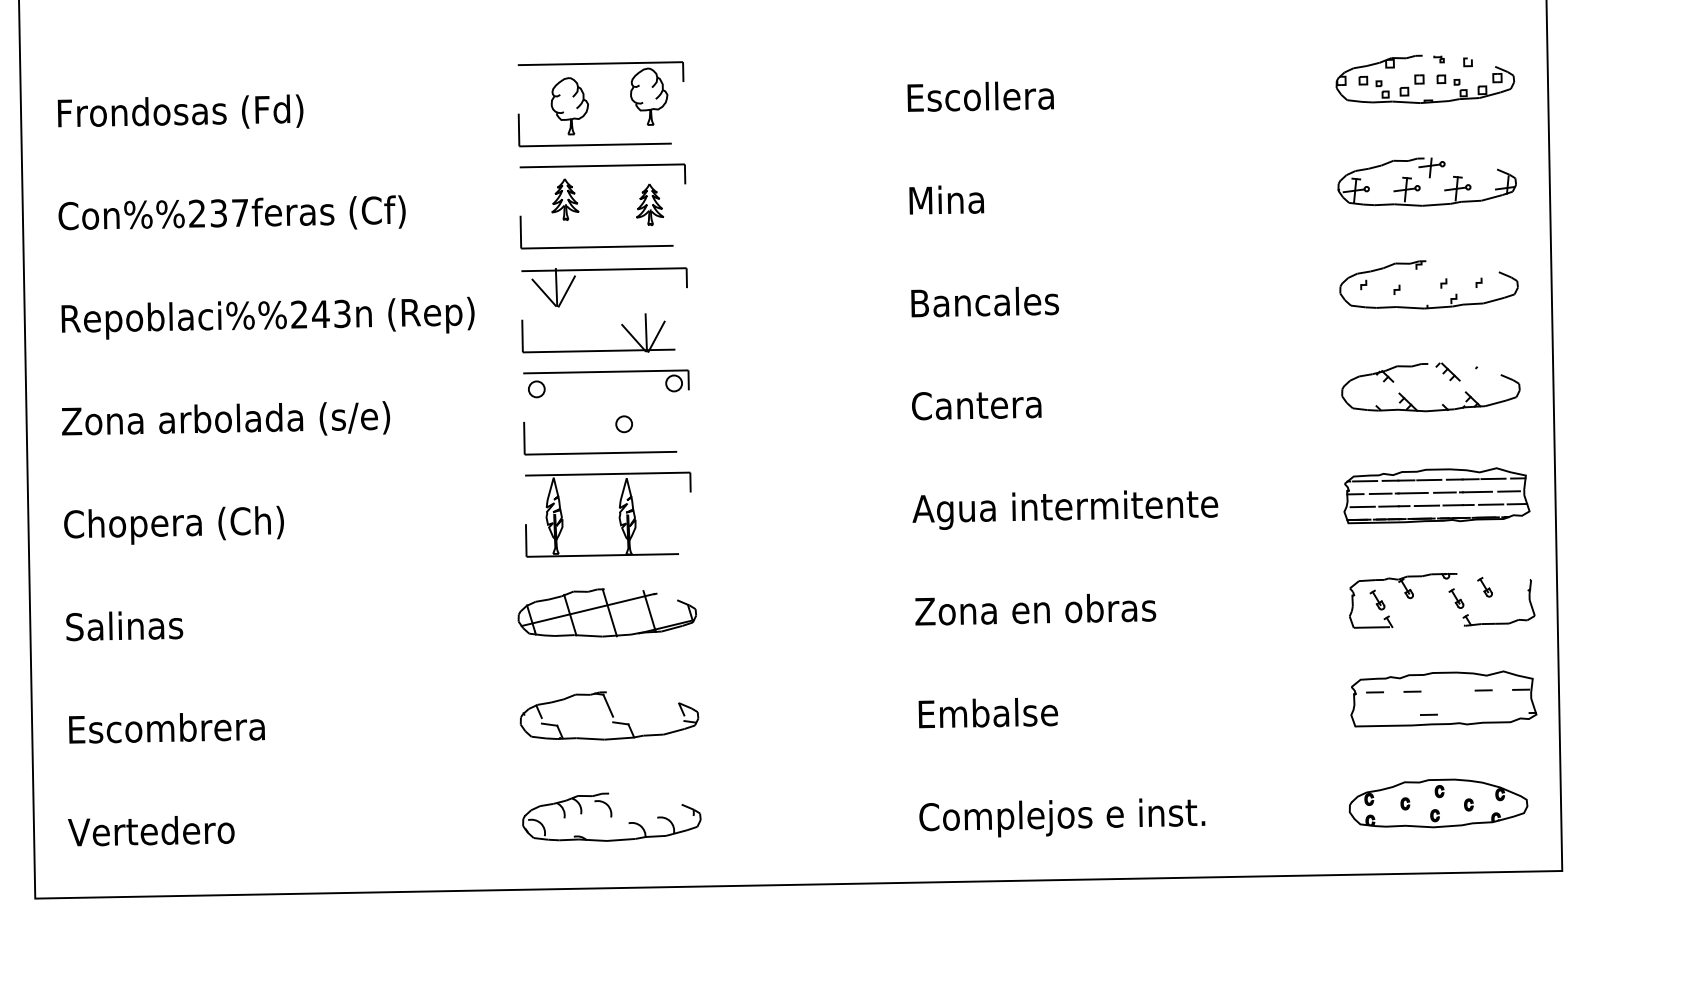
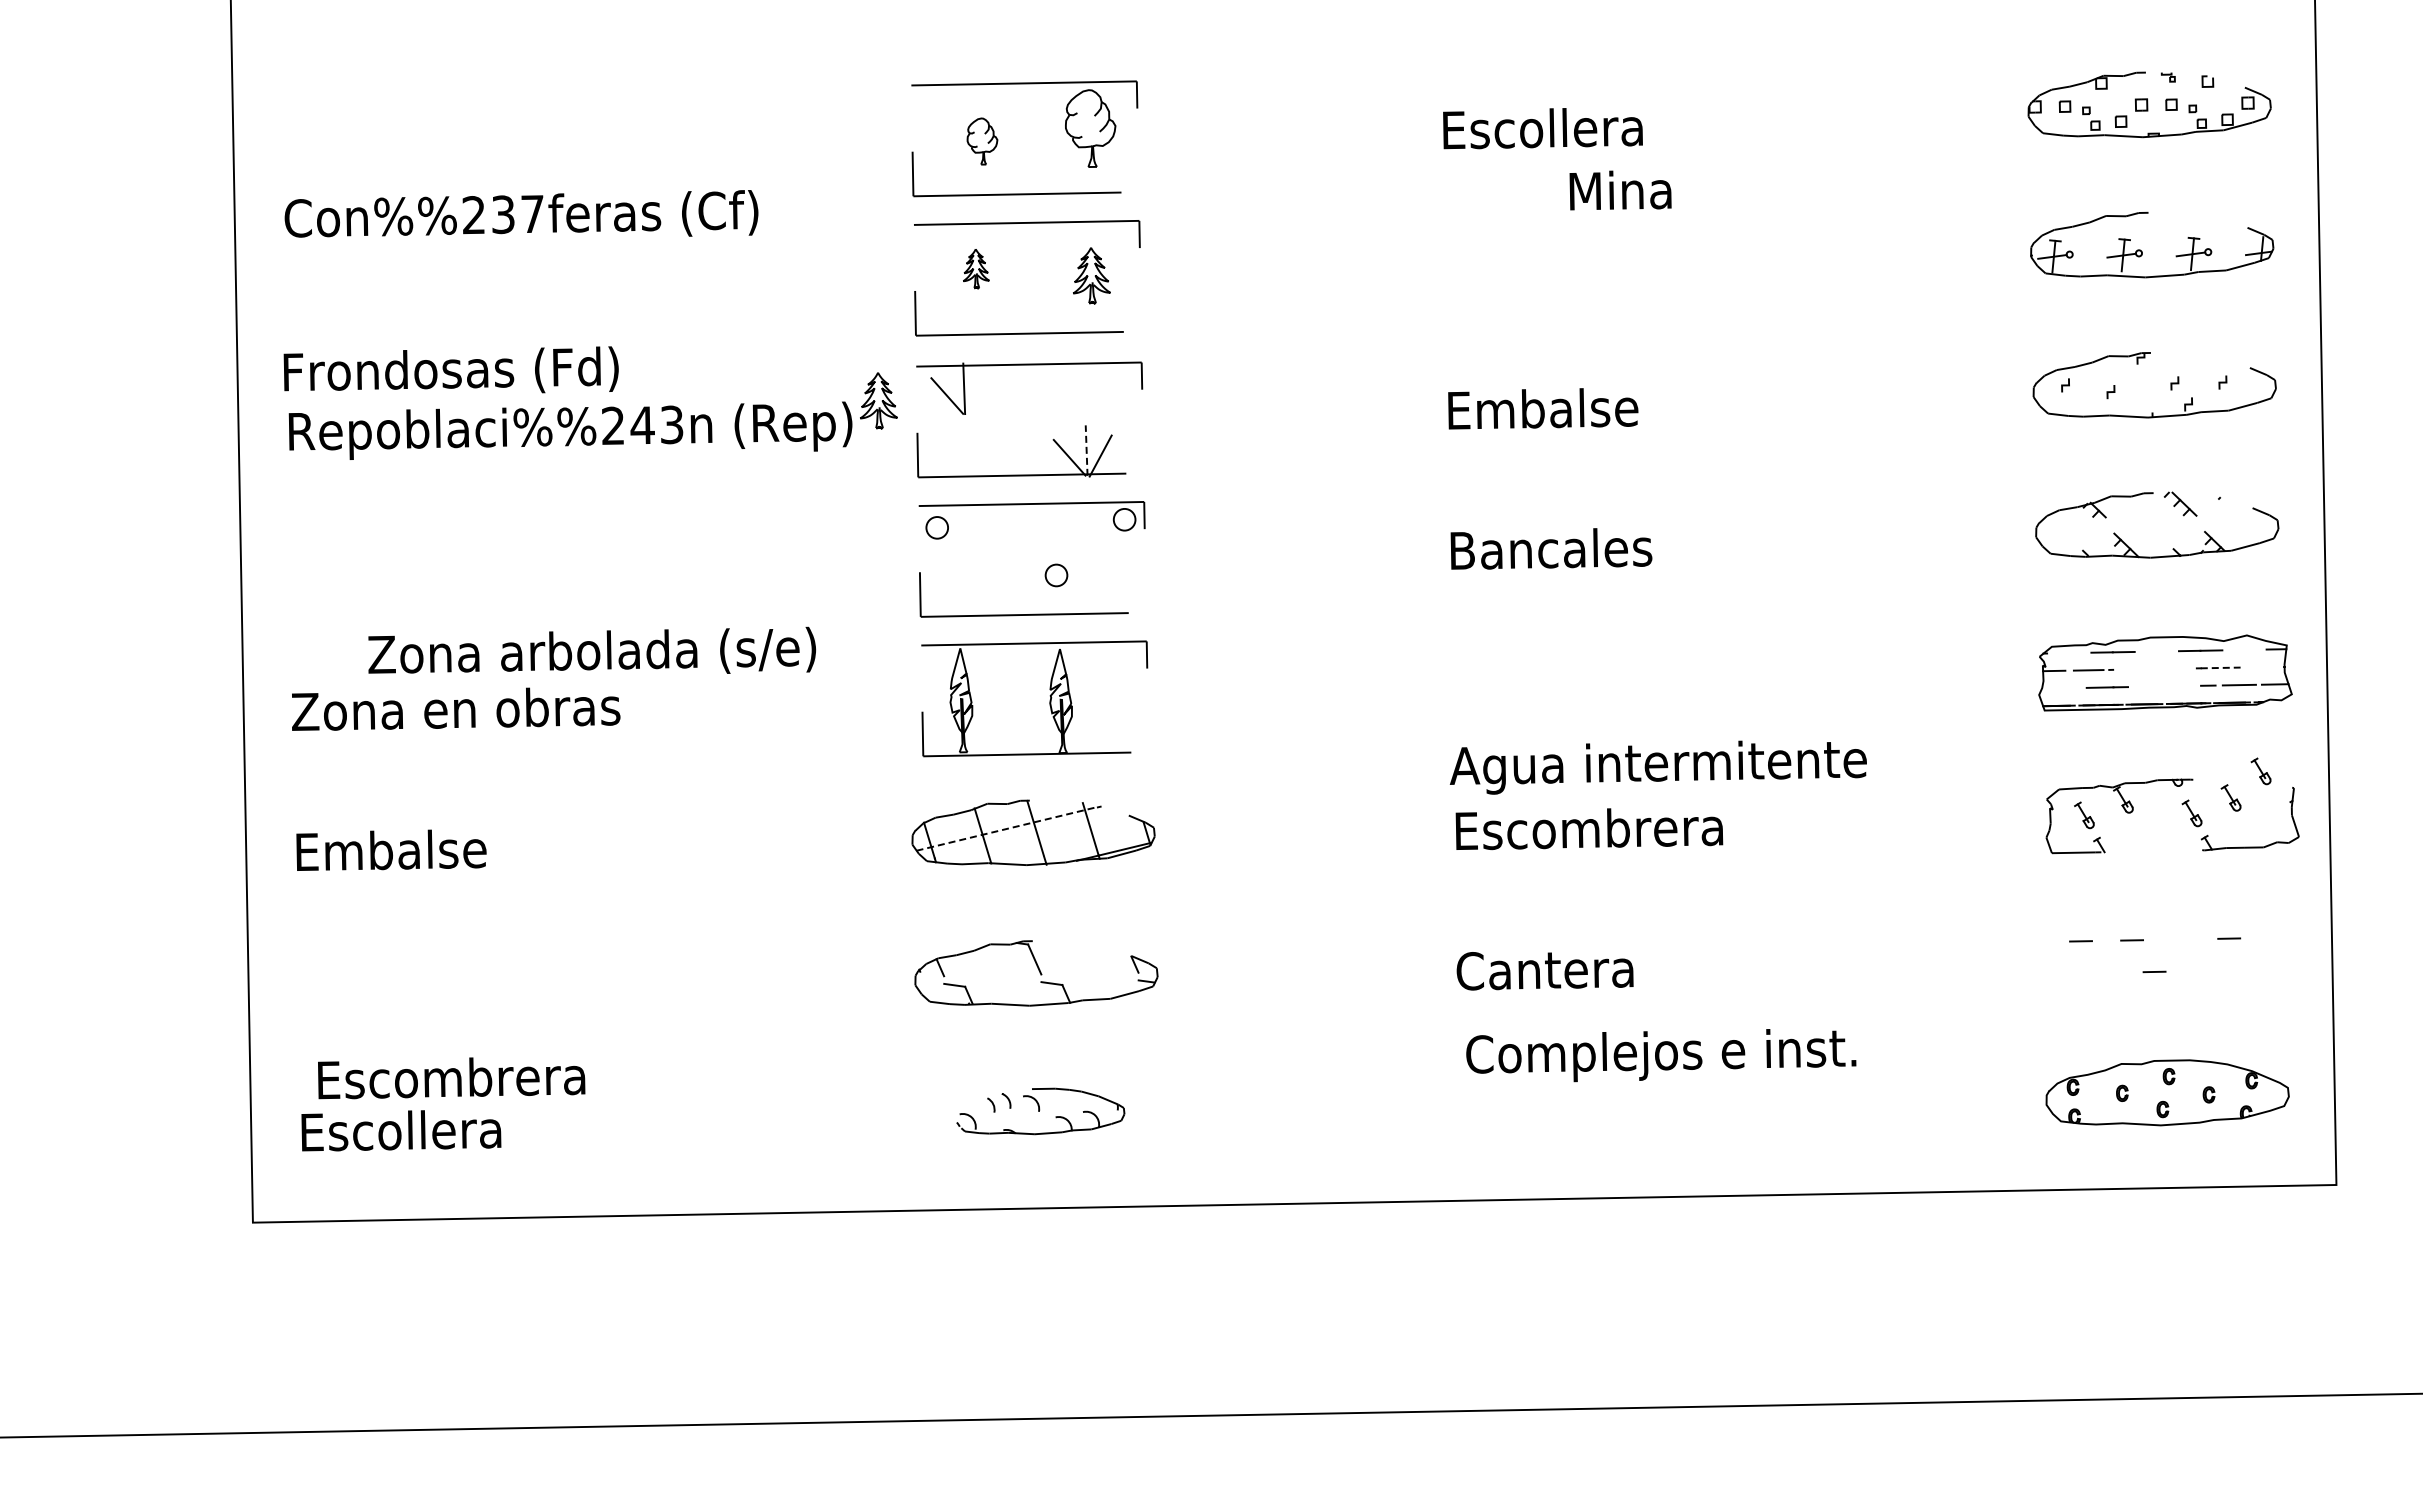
part: (569, 106) -> (982, 141), size x0.6
text: (180, 111) -> (450, 369), moved
part: (1431, 167) -> (2158, 225), removed
part: (565, 199) -> (976, 268), size x0.7
text: (946, 200) -> (1620, 190), moved
text: (232, 212) -> (521, 213), moved
line: (567, 290) -> (978, 393), removed
part: (493, 296) -> (878, 400), added
text: (986, 301) -> (1551, 408), Bancales -> Embalse
line: (646, 332) -> (1086, 450), solid -> dashed
text: (986, 405) -> (1550, 549), Cantera -> Bancales
text: (225, 417) -> (591, 649), moved
line: (1493, 478) -> (2242, 649), removed
line: (1364, 480) -> (2066, 652), removed
line: (1428, 480) -> (2154, 651), removed
line: (1508, 490) -> (2263, 666), removed
line: (1477, 491) -> (2220, 667), solid -> dashed
line: (1445, 492) -> (2176, 668), removed
line: (1412, 493) -> (2132, 669), removed
line: (1453, 504) -> (2187, 685), removed
line: (1426, 505) -> (2151, 686), removed
line: (1362, 507) -> (2063, 688), removed
text: (1064, 510) -> (1657, 767), moved
text: (184, 524) -> (456, 712), Chopera (Ch) -> Zona en obras
part: (1506, 567) -> (2260, 771), added
line: (588, 609) -> (1007, 828), solid -> dashed
text: (1035, 609) -> (1617, 828), Zona en obras -> Escombrera
text: (136, 625) -> (390, 850), Salinas -> Embalse
part: (1443, 698) -> (2174, 949), removed
text: (987, 713) -> (1552, 969), Embalse -> Cantera
text: (166, 728) -> (451, 1078), moved
part: (611, 817) -> (1039, 1111), size x0.7
text: (1062, 817) -> (1661, 1055), moved
text: (150, 831) -> (410, 1130), Vertedero -> Escollera

